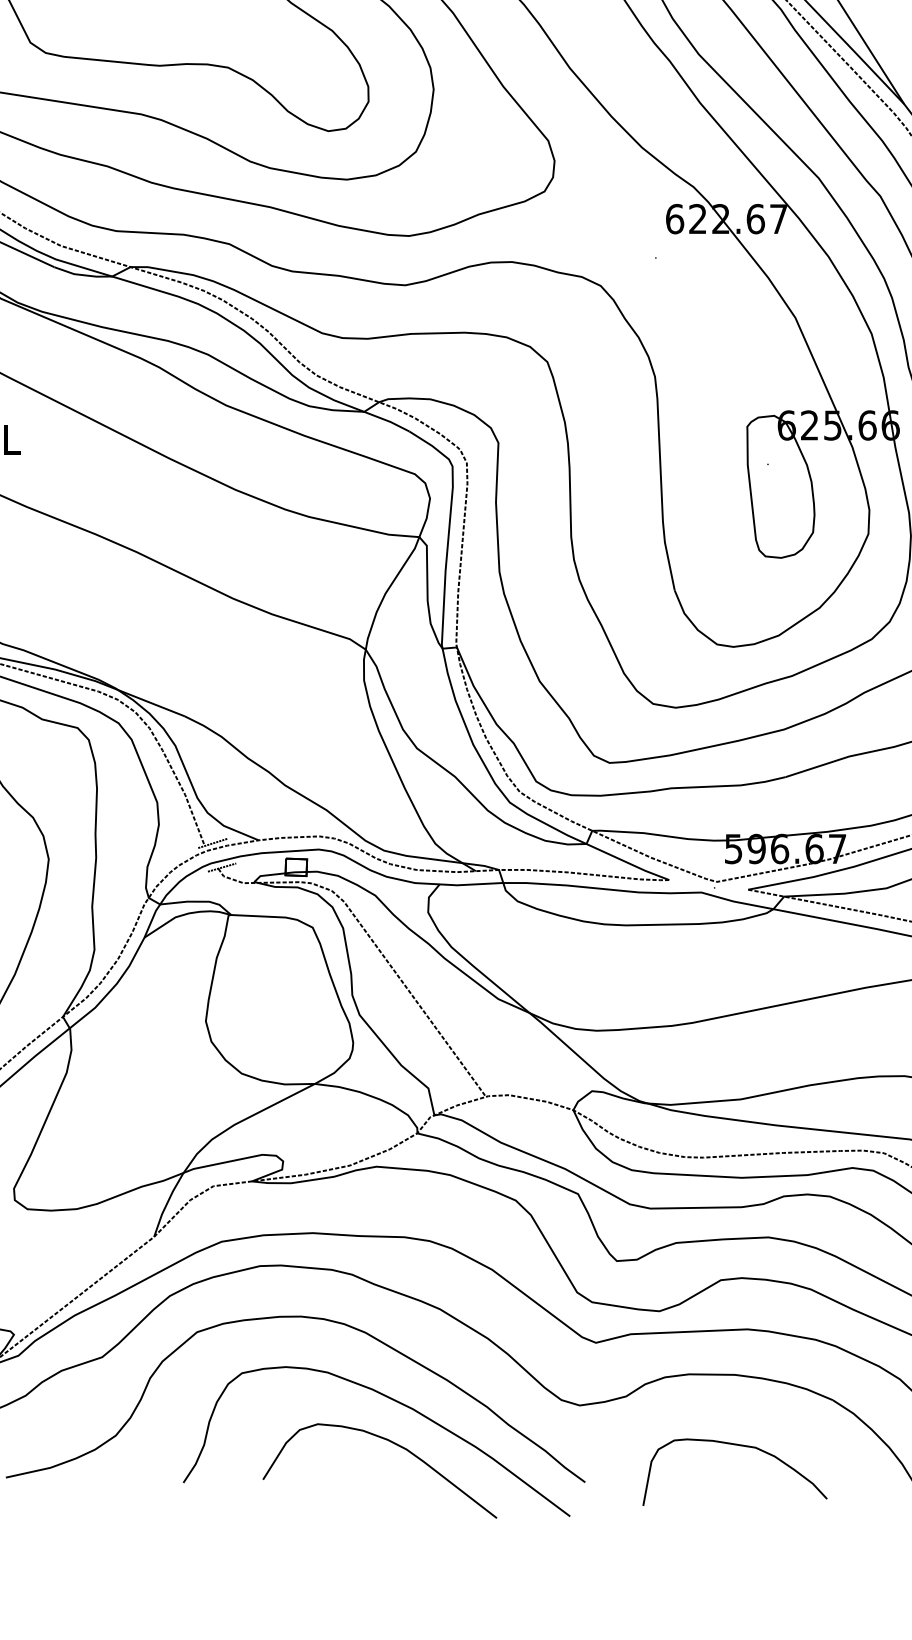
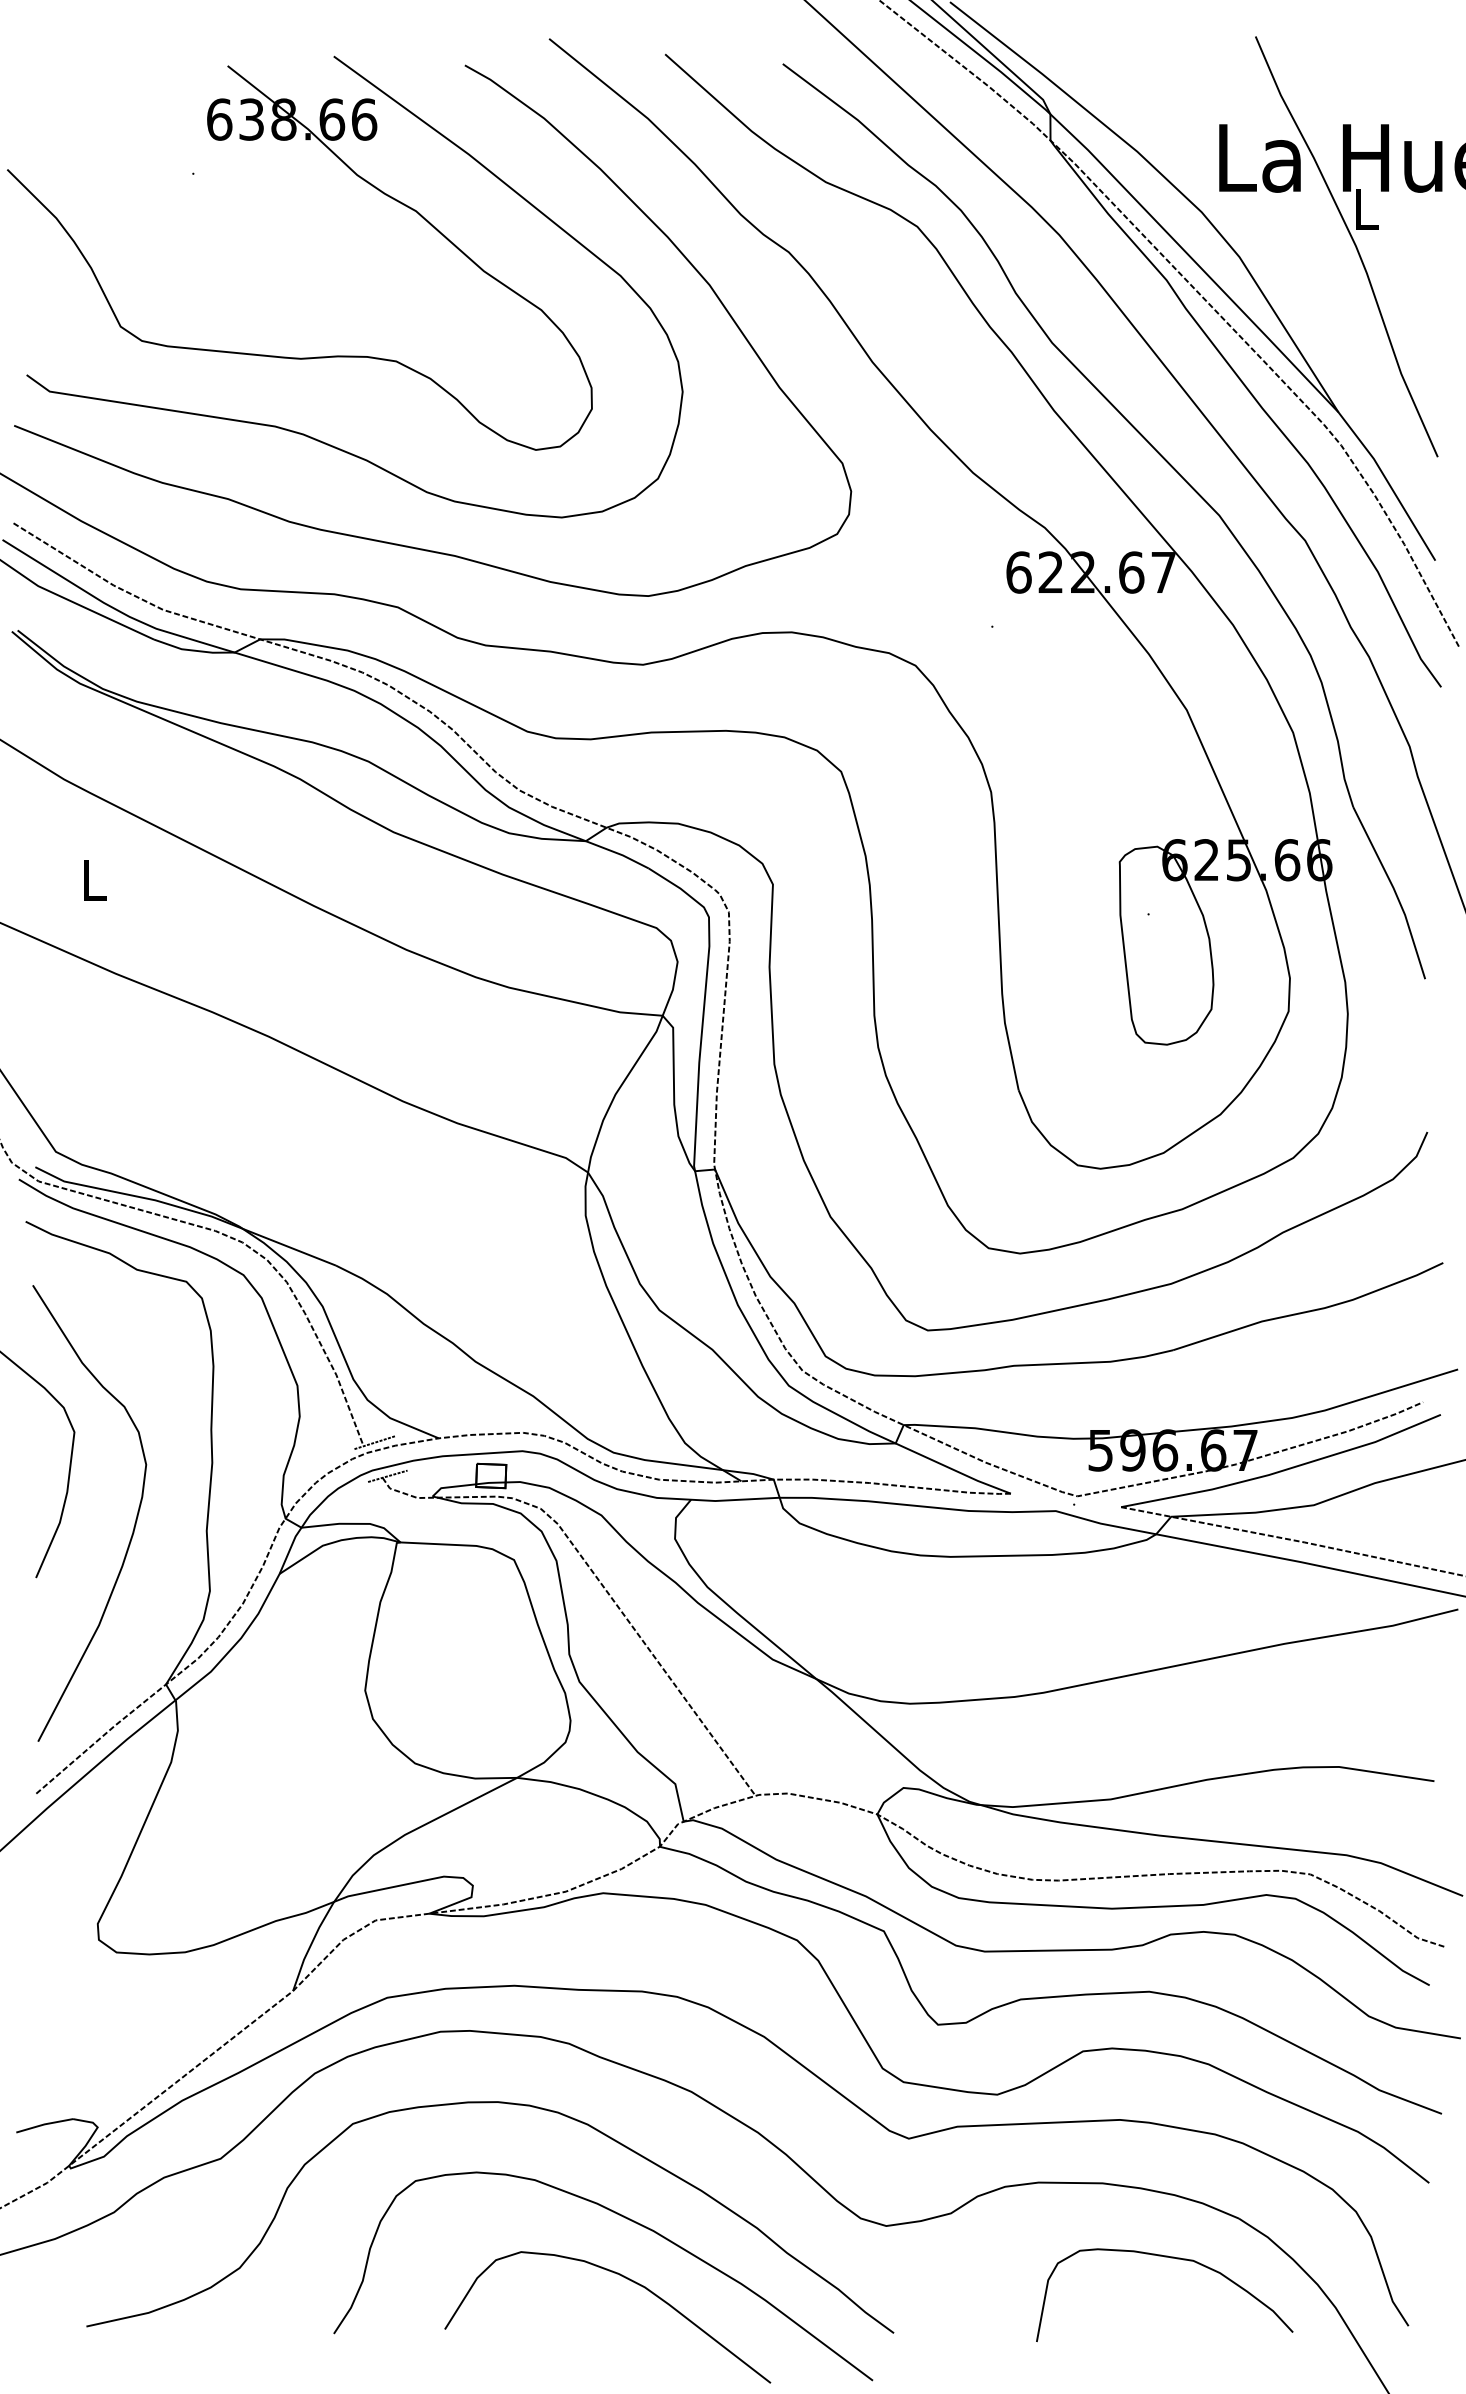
curve: (739, 1446) -> (1170, 2258), moved

